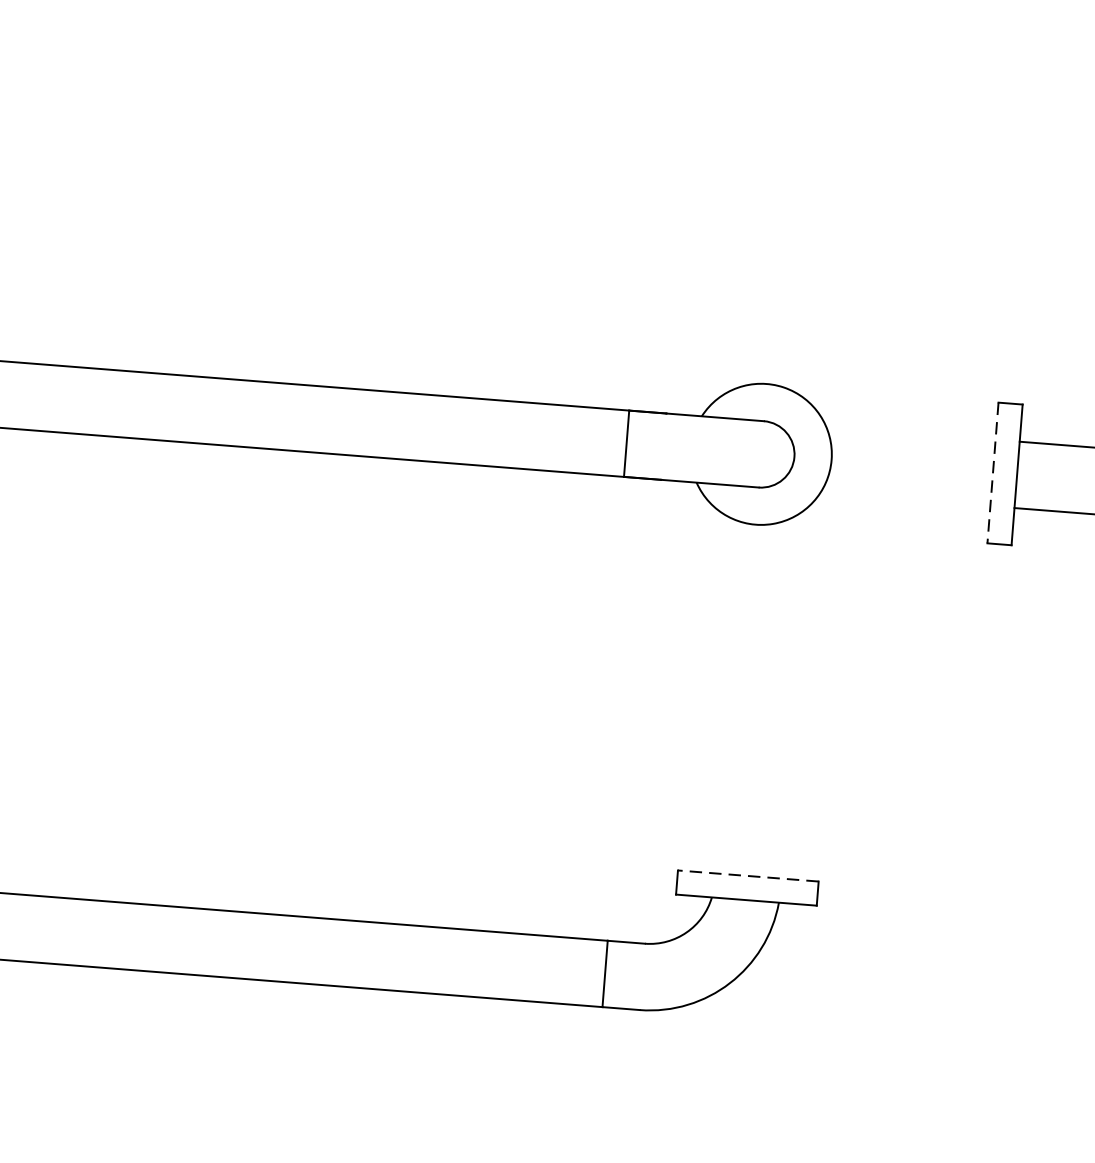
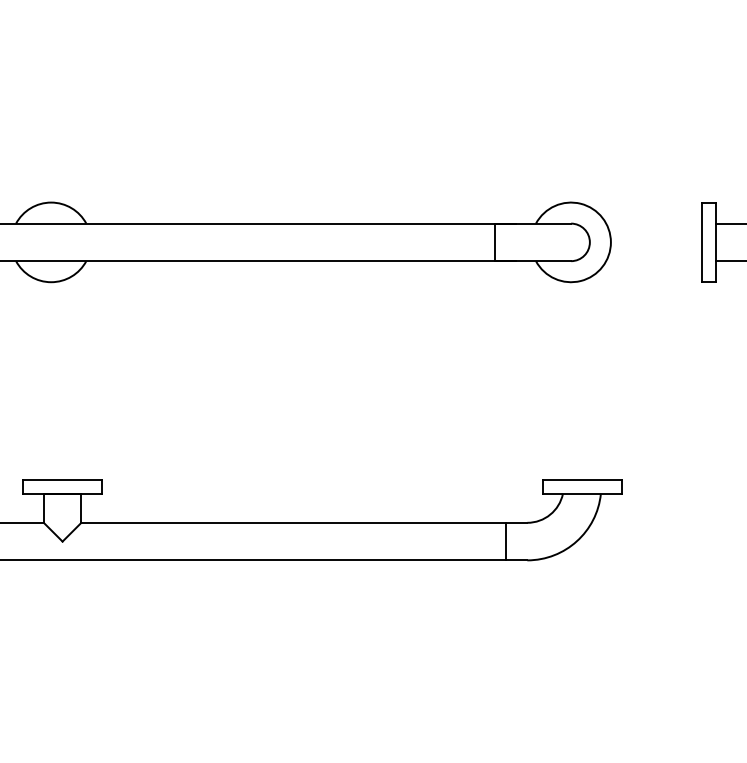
line: (993, 472) -> (702, 242), dashed -> solid
line: (748, 876) -> (582, 480), dashed -> solid

